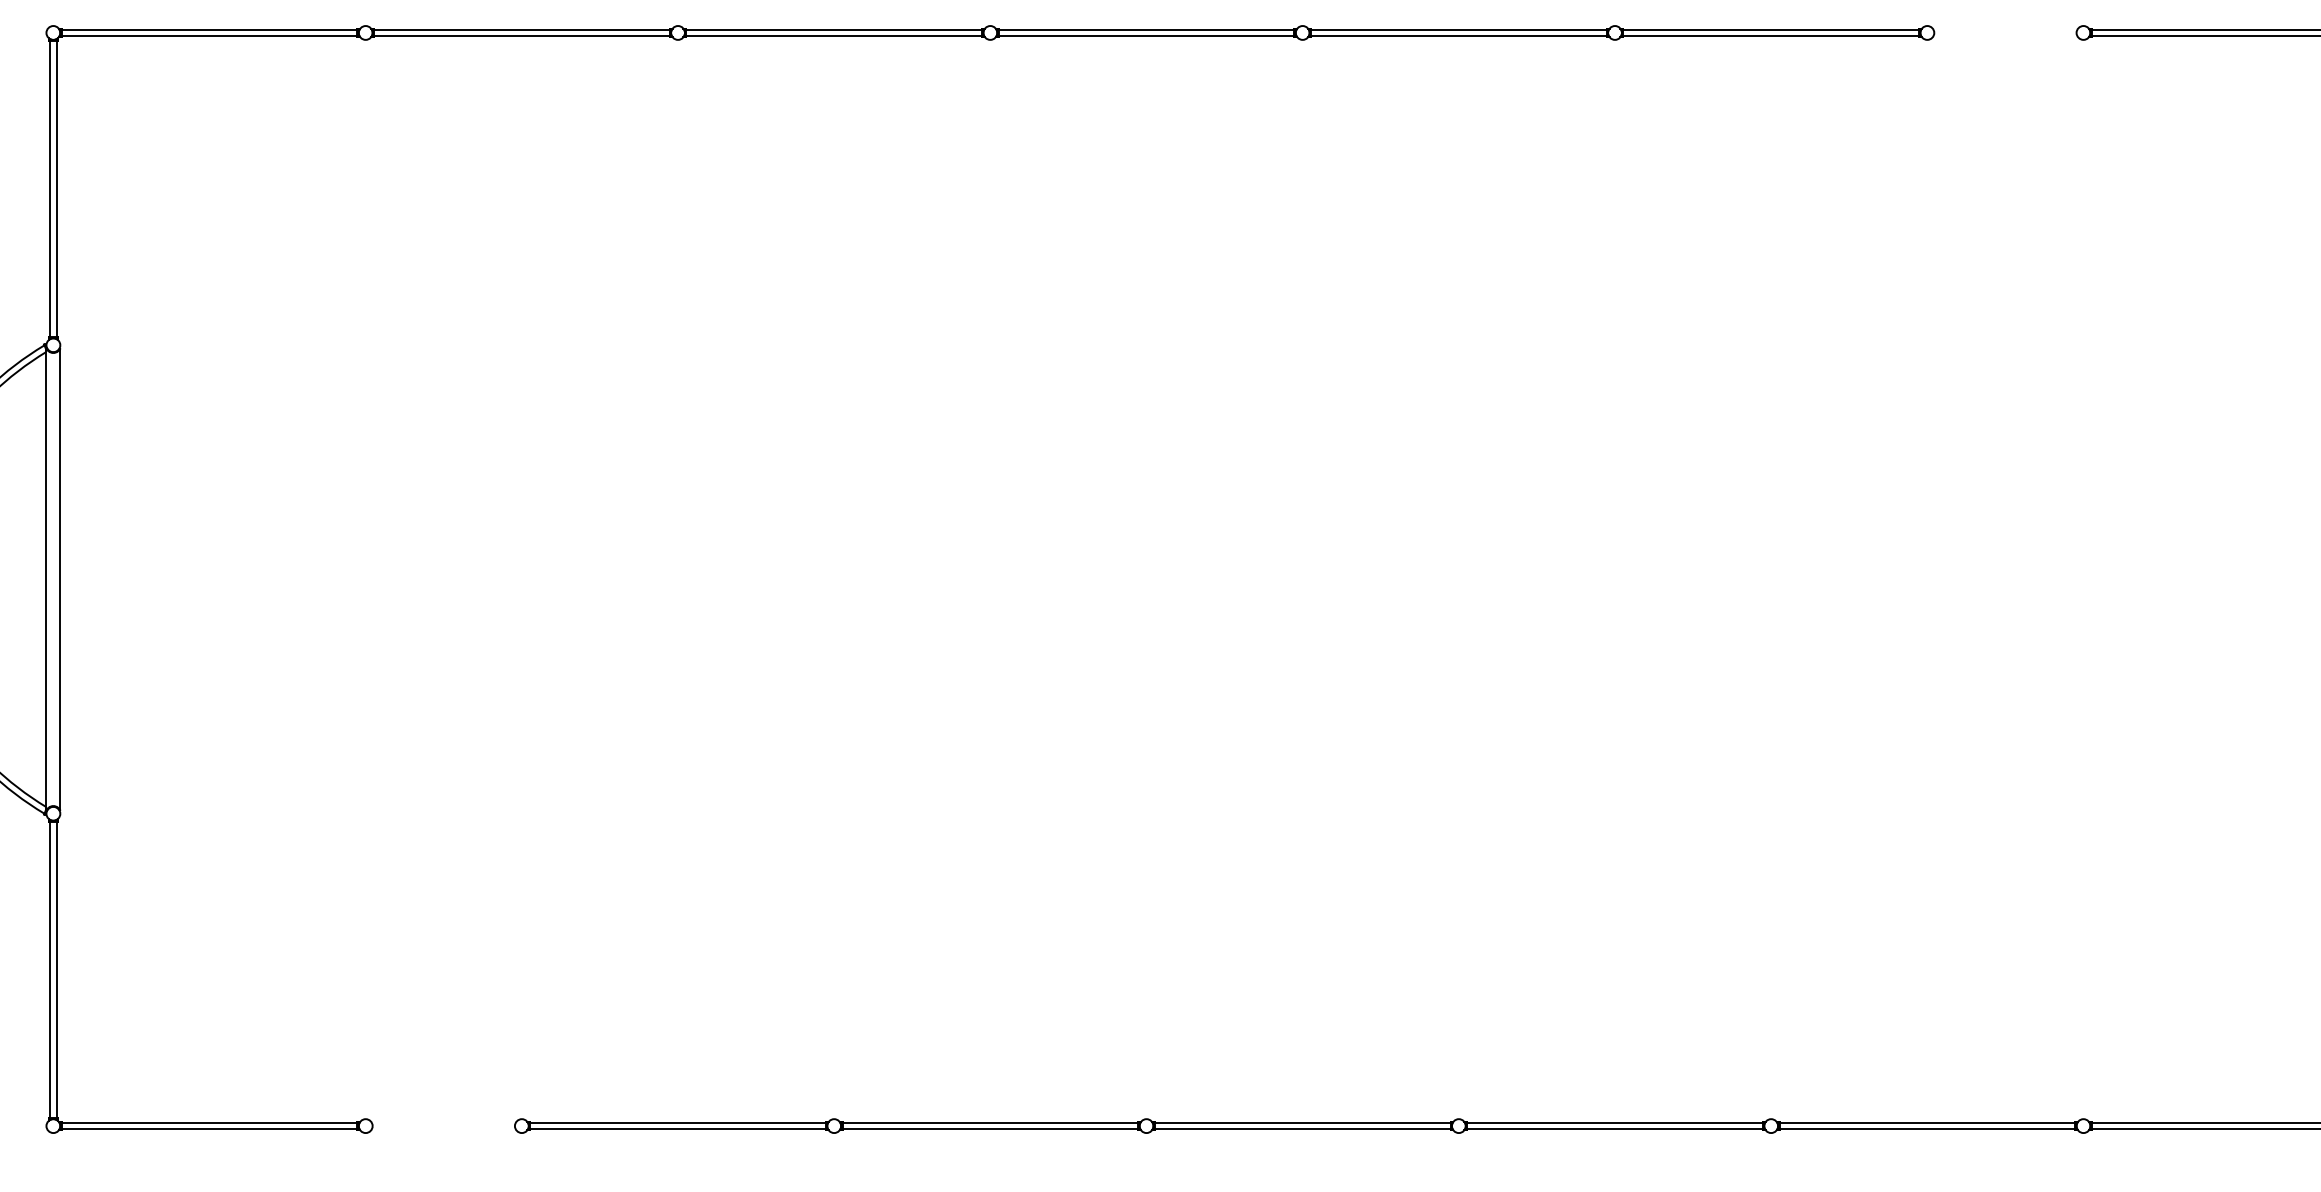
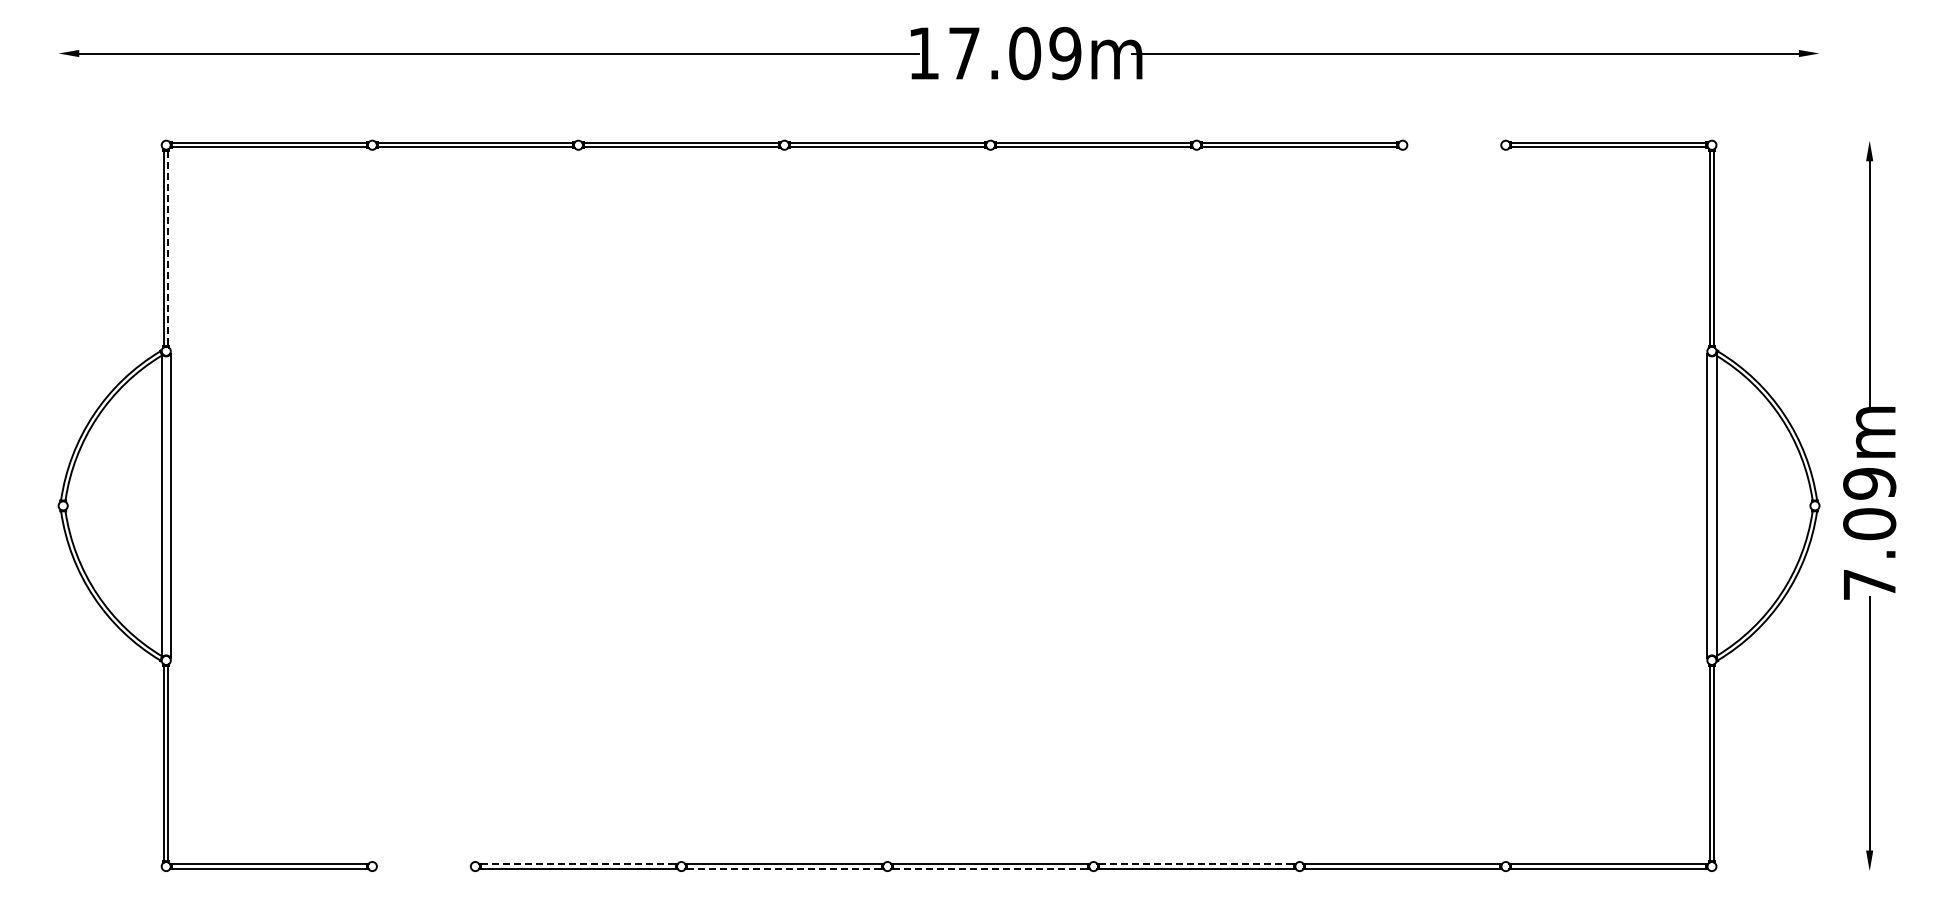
line: (56, 189) -> (168, 248), solid -> dashed
line: (678, 1122) -> (578, 864), solid -> dashed
line: (1614, 1122) -> (1196, 864), solid -> dashed
line: (990, 1129) -> (784, 868), solid -> dashed
line: (1302, 1129) -> (990, 868), solid -> dashed

